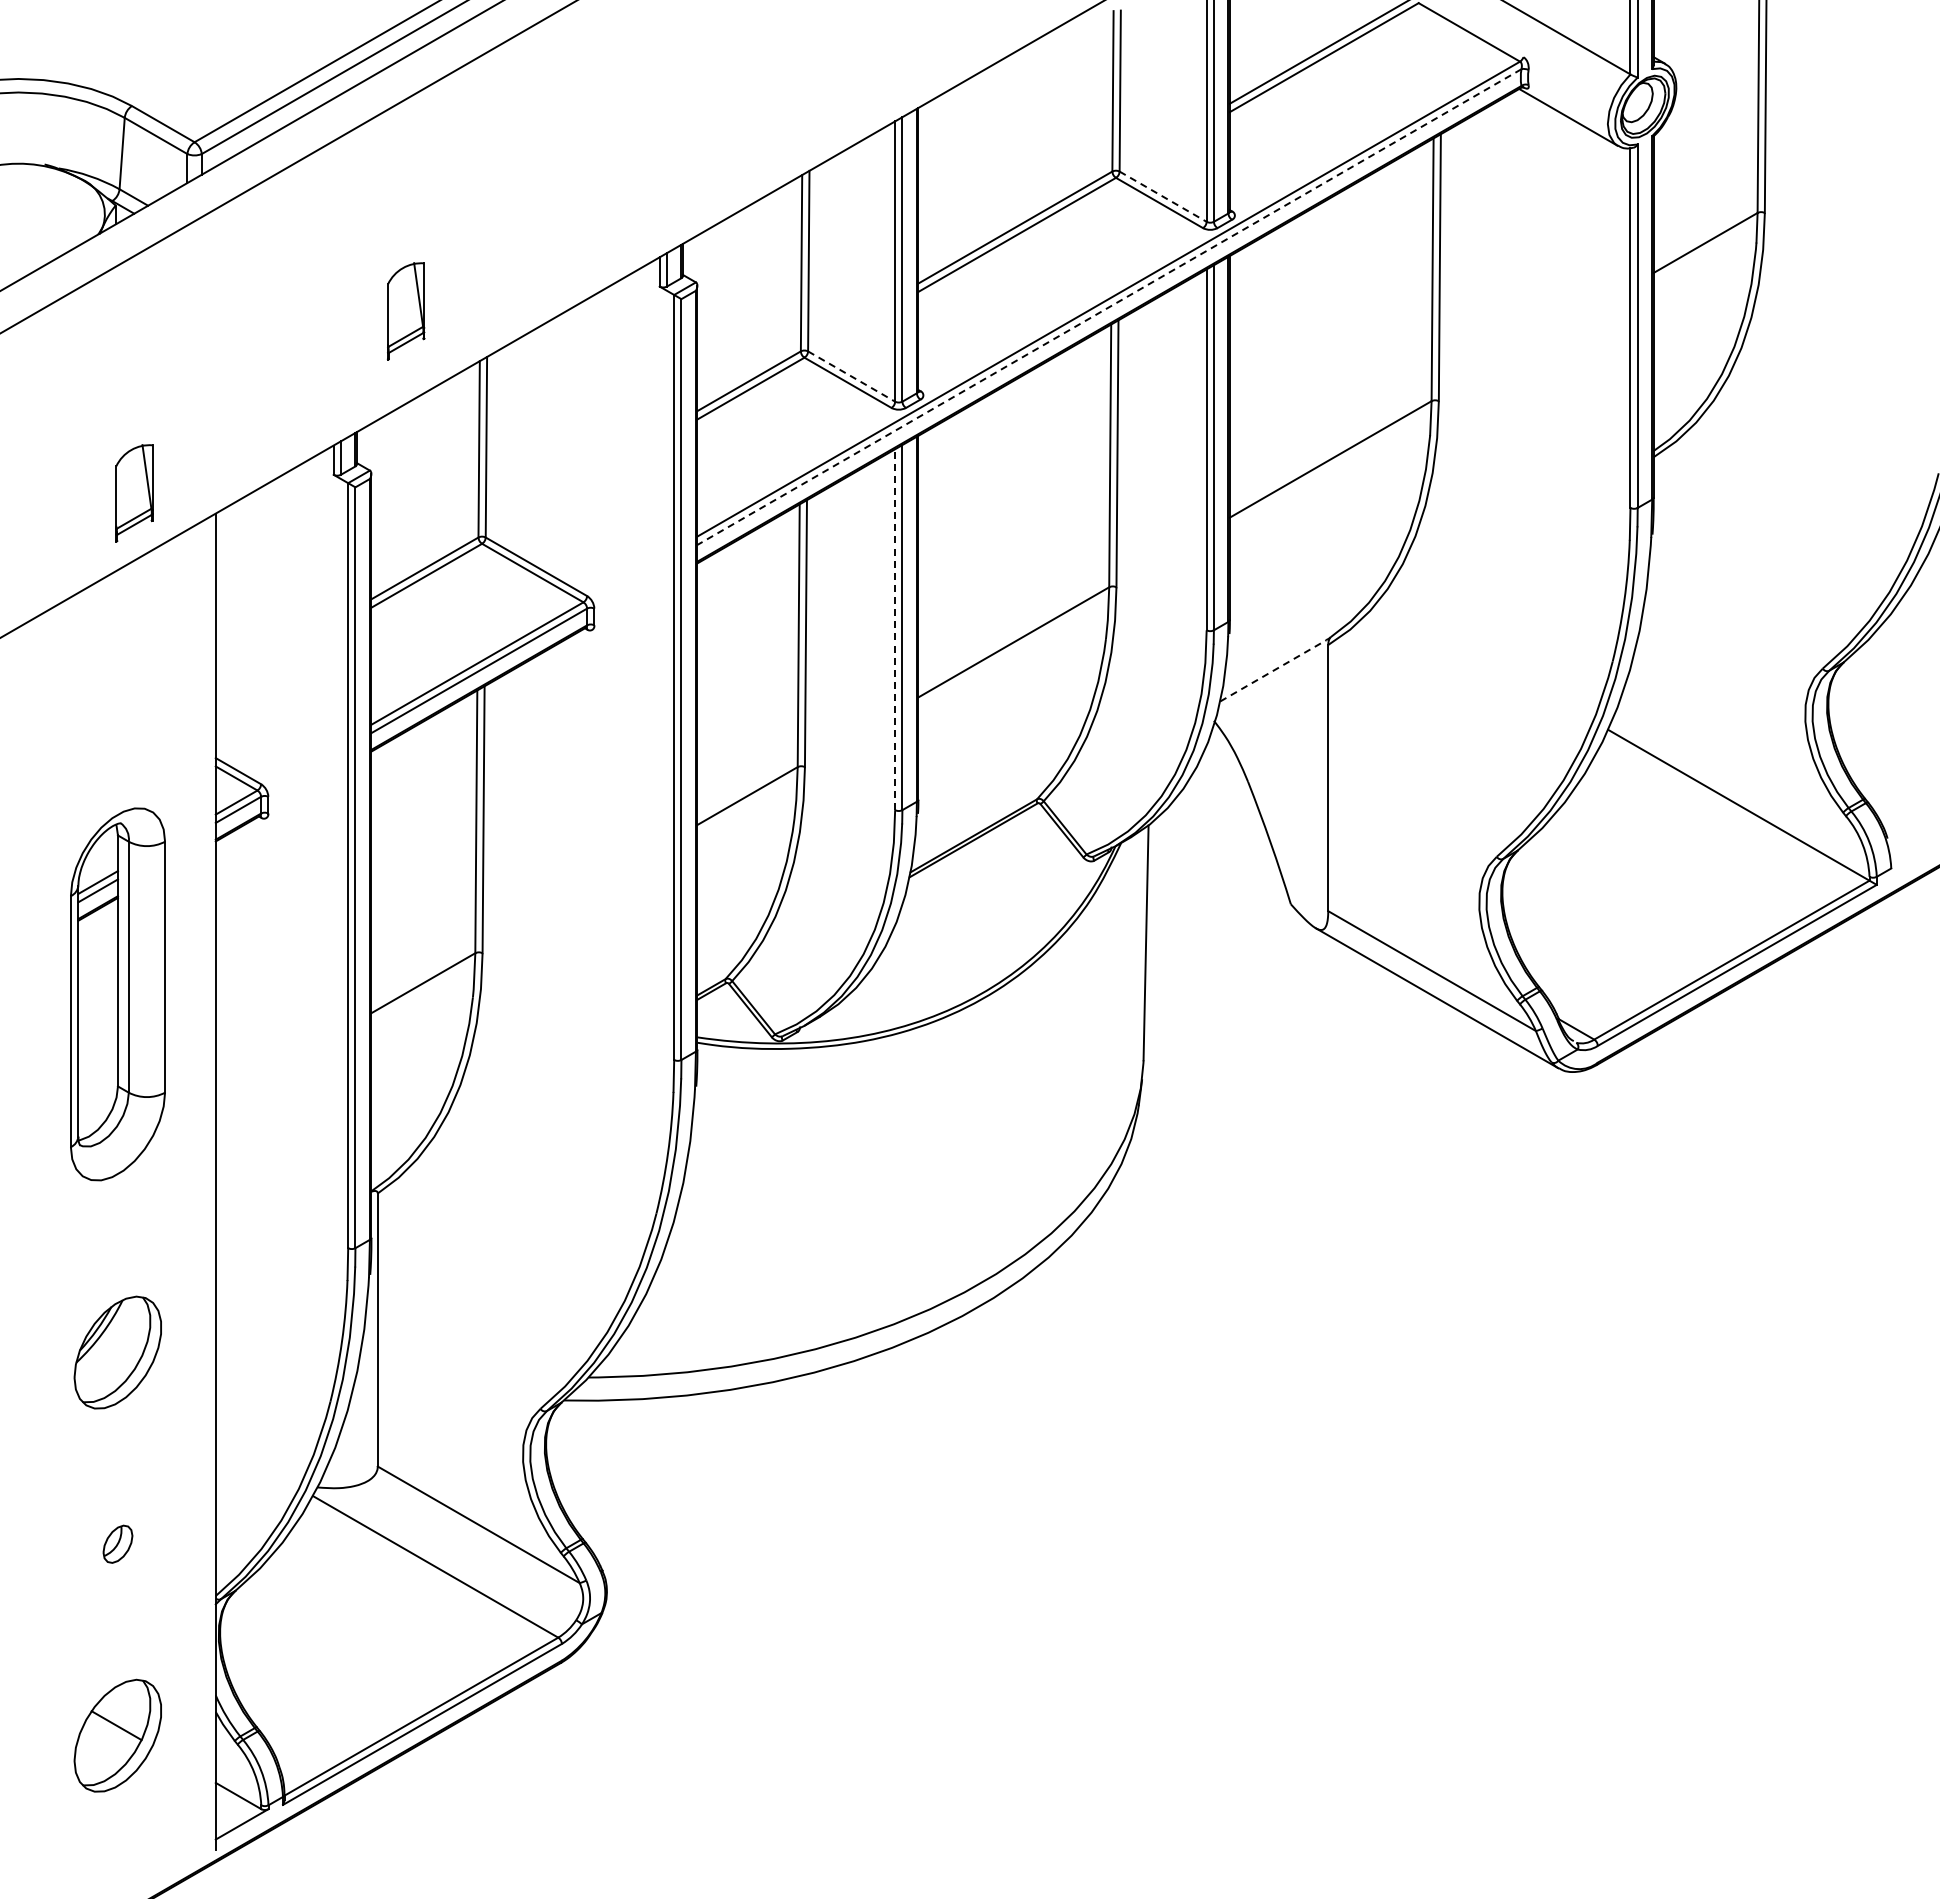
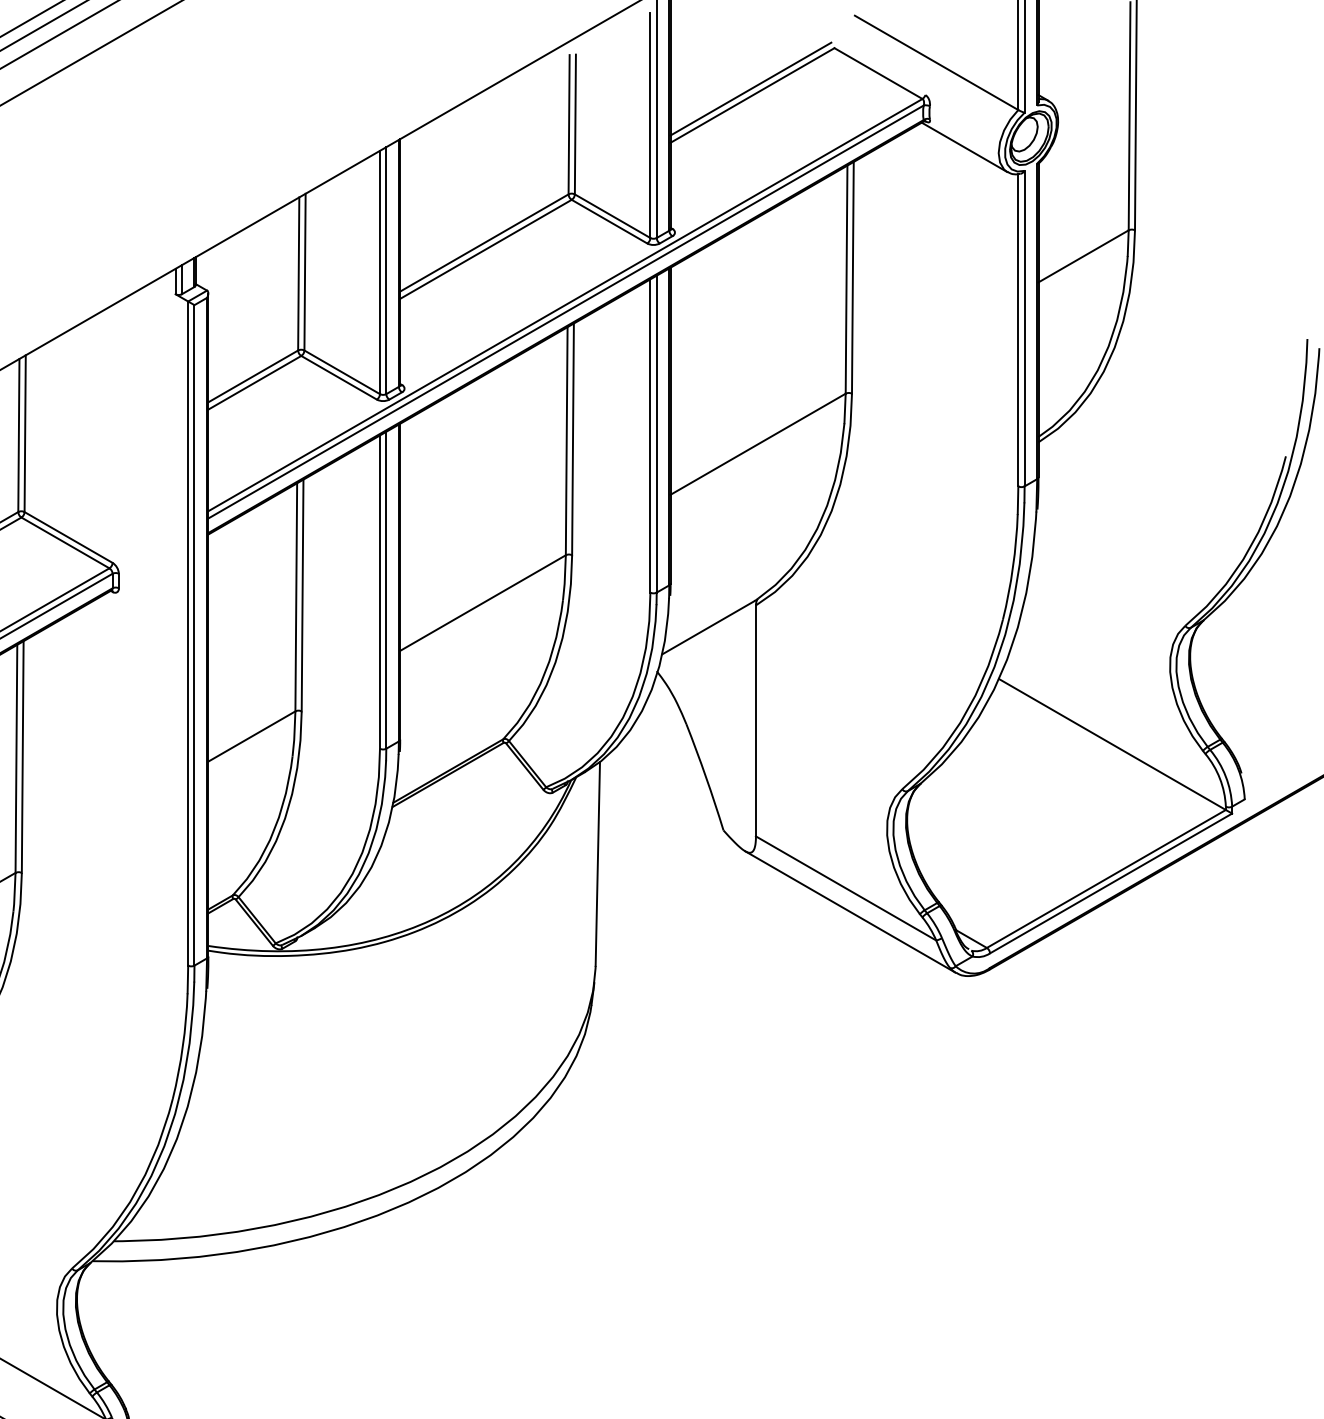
line: (1163, 196) -> (612, 216), dashed -> solid
line: (1109, 307) -> (566, 312), dashed -> solid
line: (852, 376) -> (342, 372), dashed -> solid
line: (895, 629) -> (380, 591), dashed -> solid
line: (1273, 670) -> (708, 627), dashed -> solid

